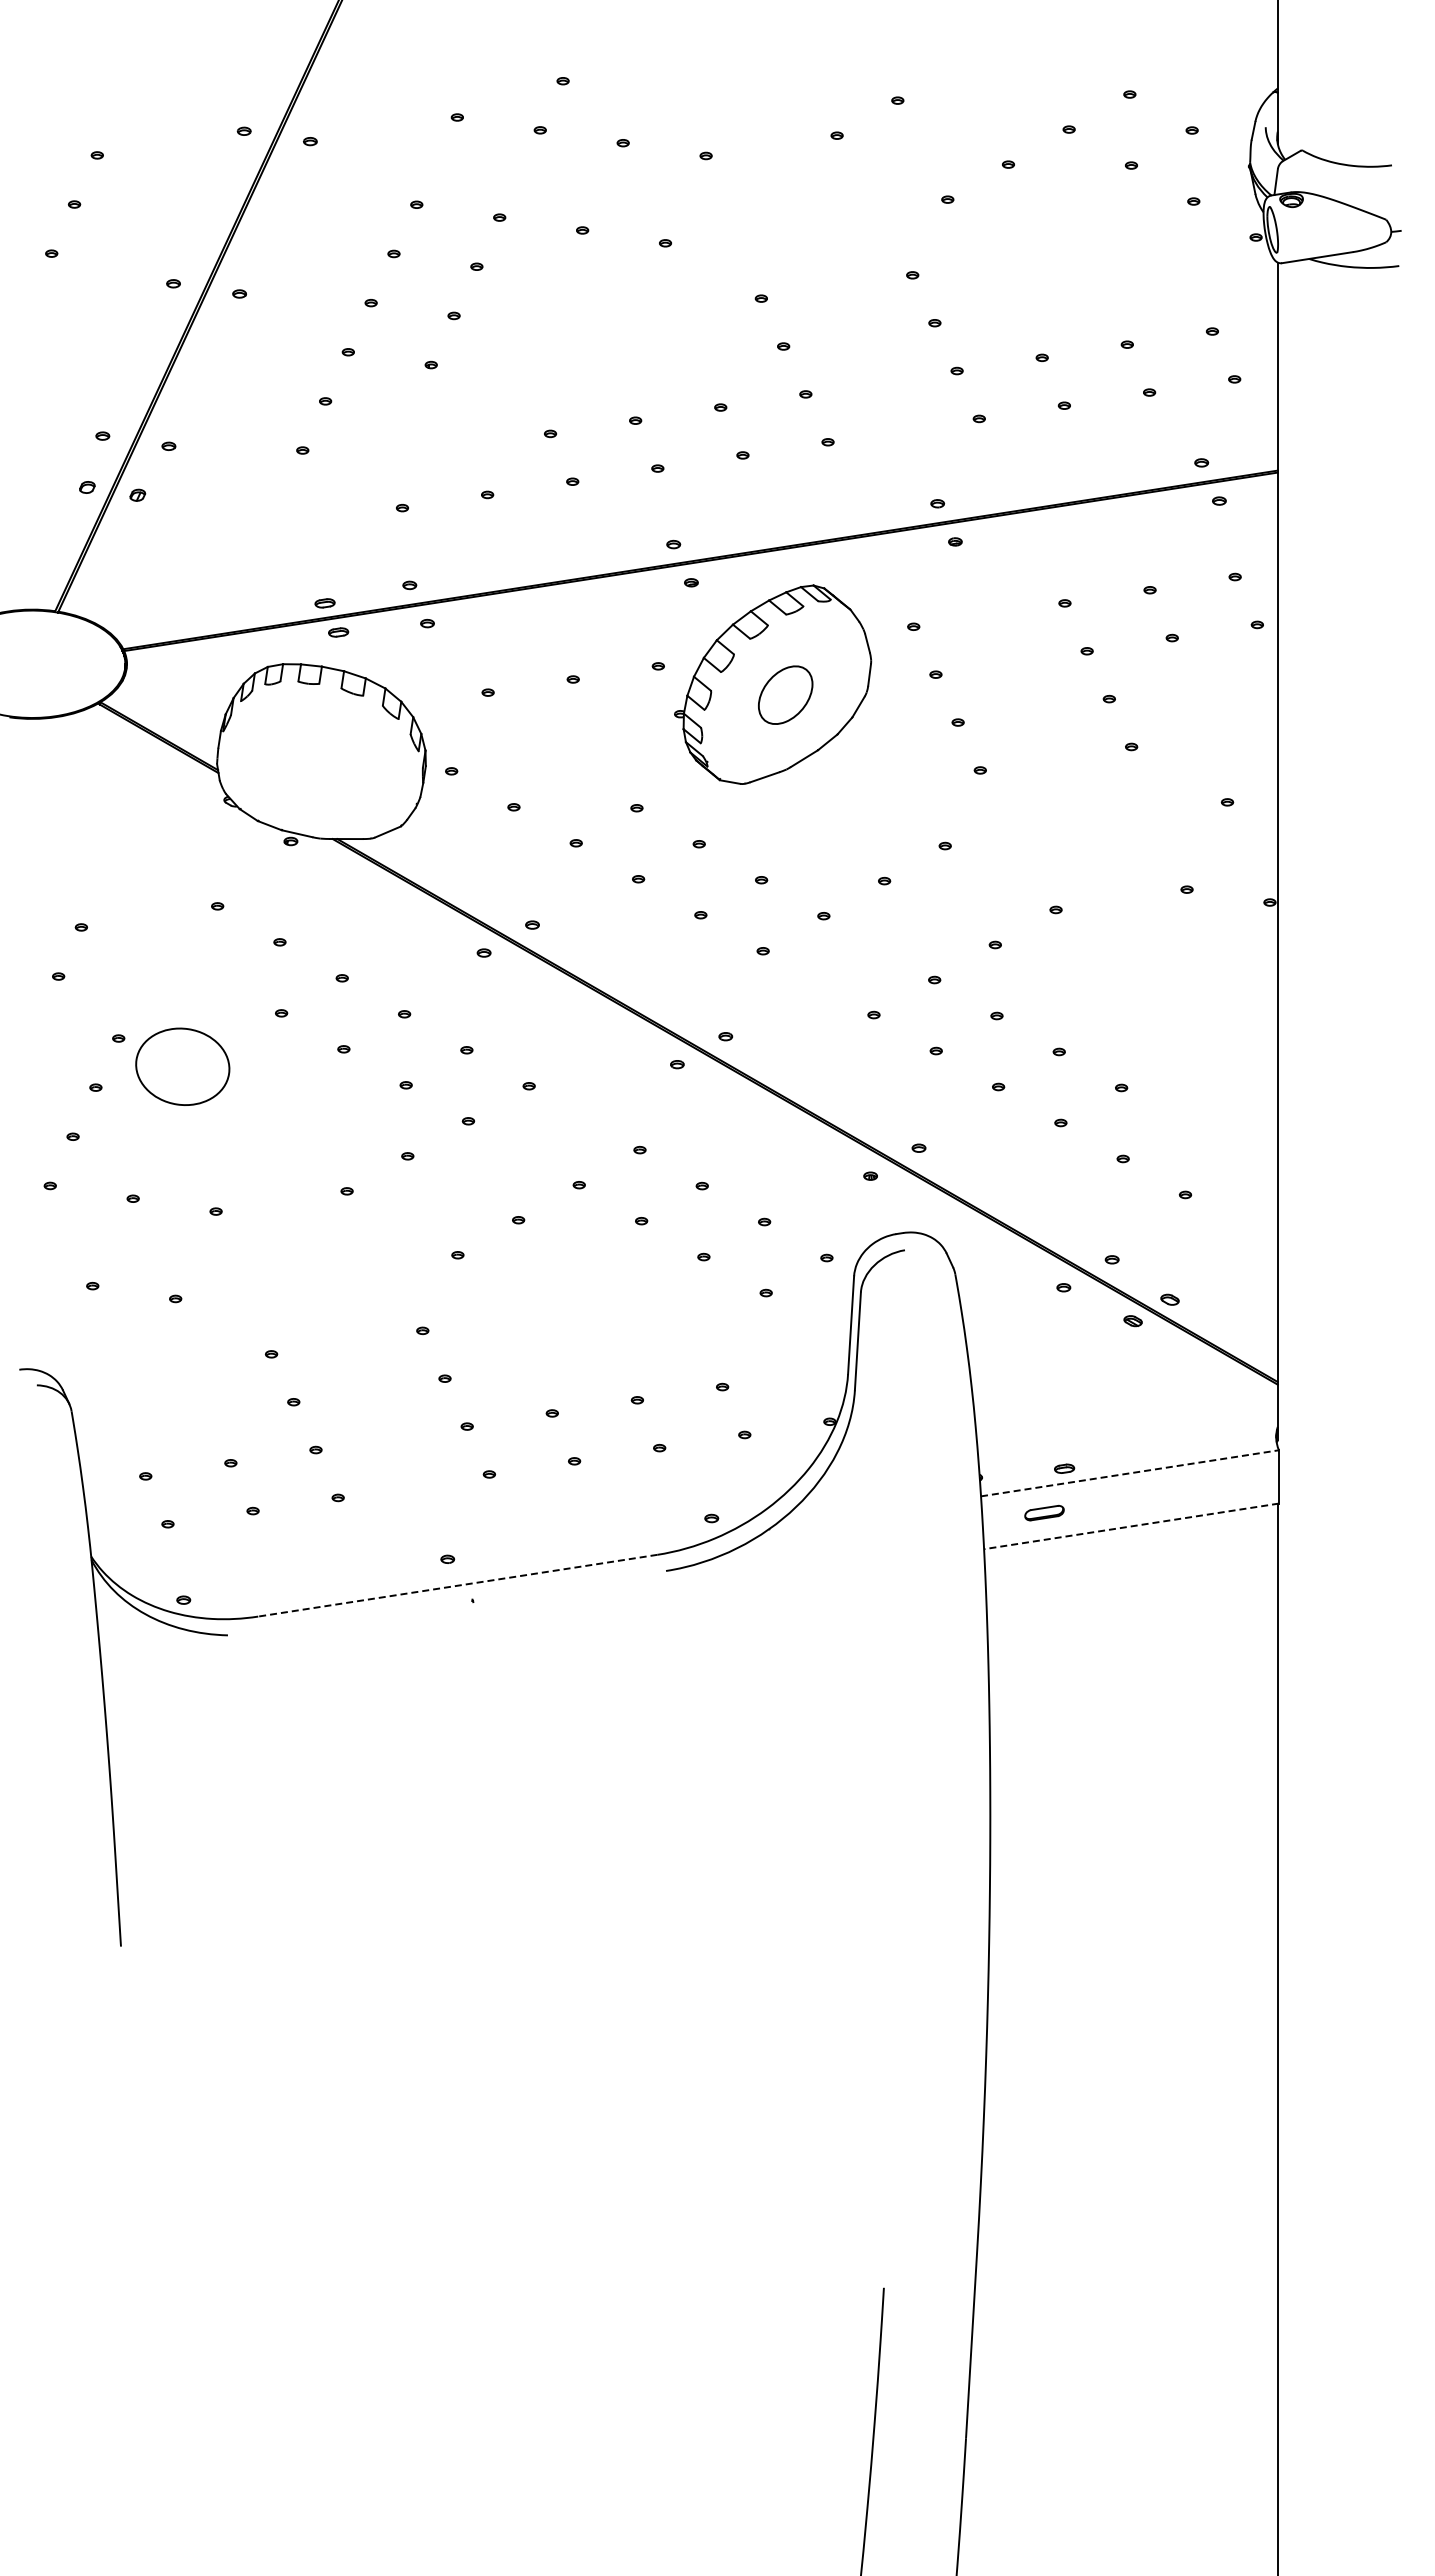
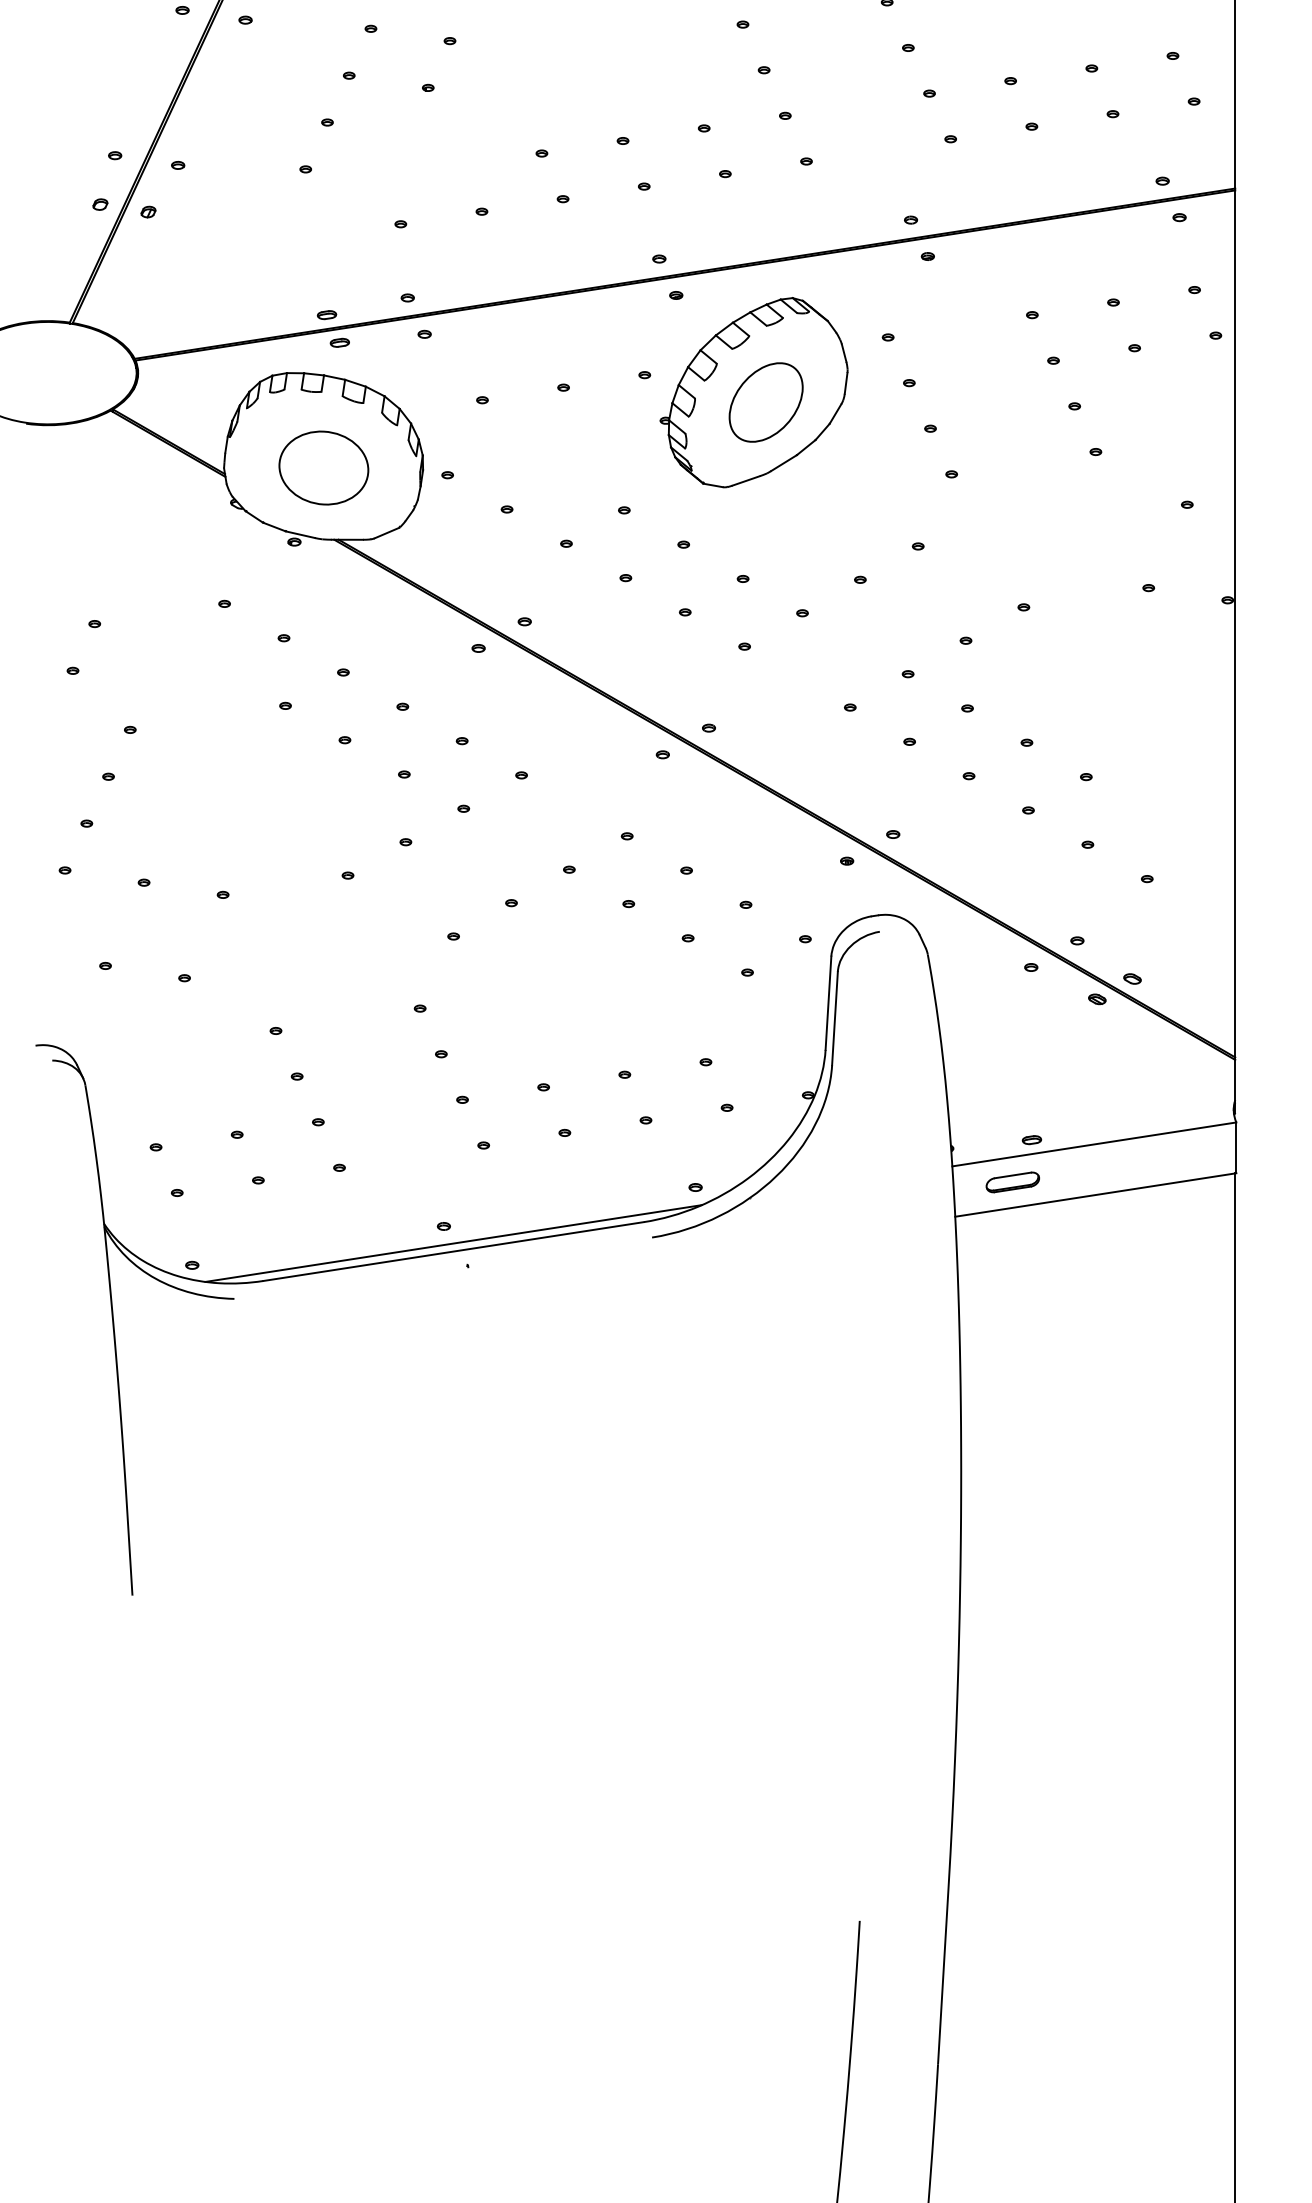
part: (785, 695) -> (765, 402), size x1.43
part: (182, 1066) -> (323, 467), moved
line: (1130, 1473) -> (1094, 1144), dashed -> solid
part: (1044, 1512) -> (1012, 1181), size x1.43
line: (1131, 1526) -> (1095, 1195), dashed -> solid
line: (457, 1577) -> (453, 1243), added
line: (457, 1585) -> (453, 1251), dashed -> solid

